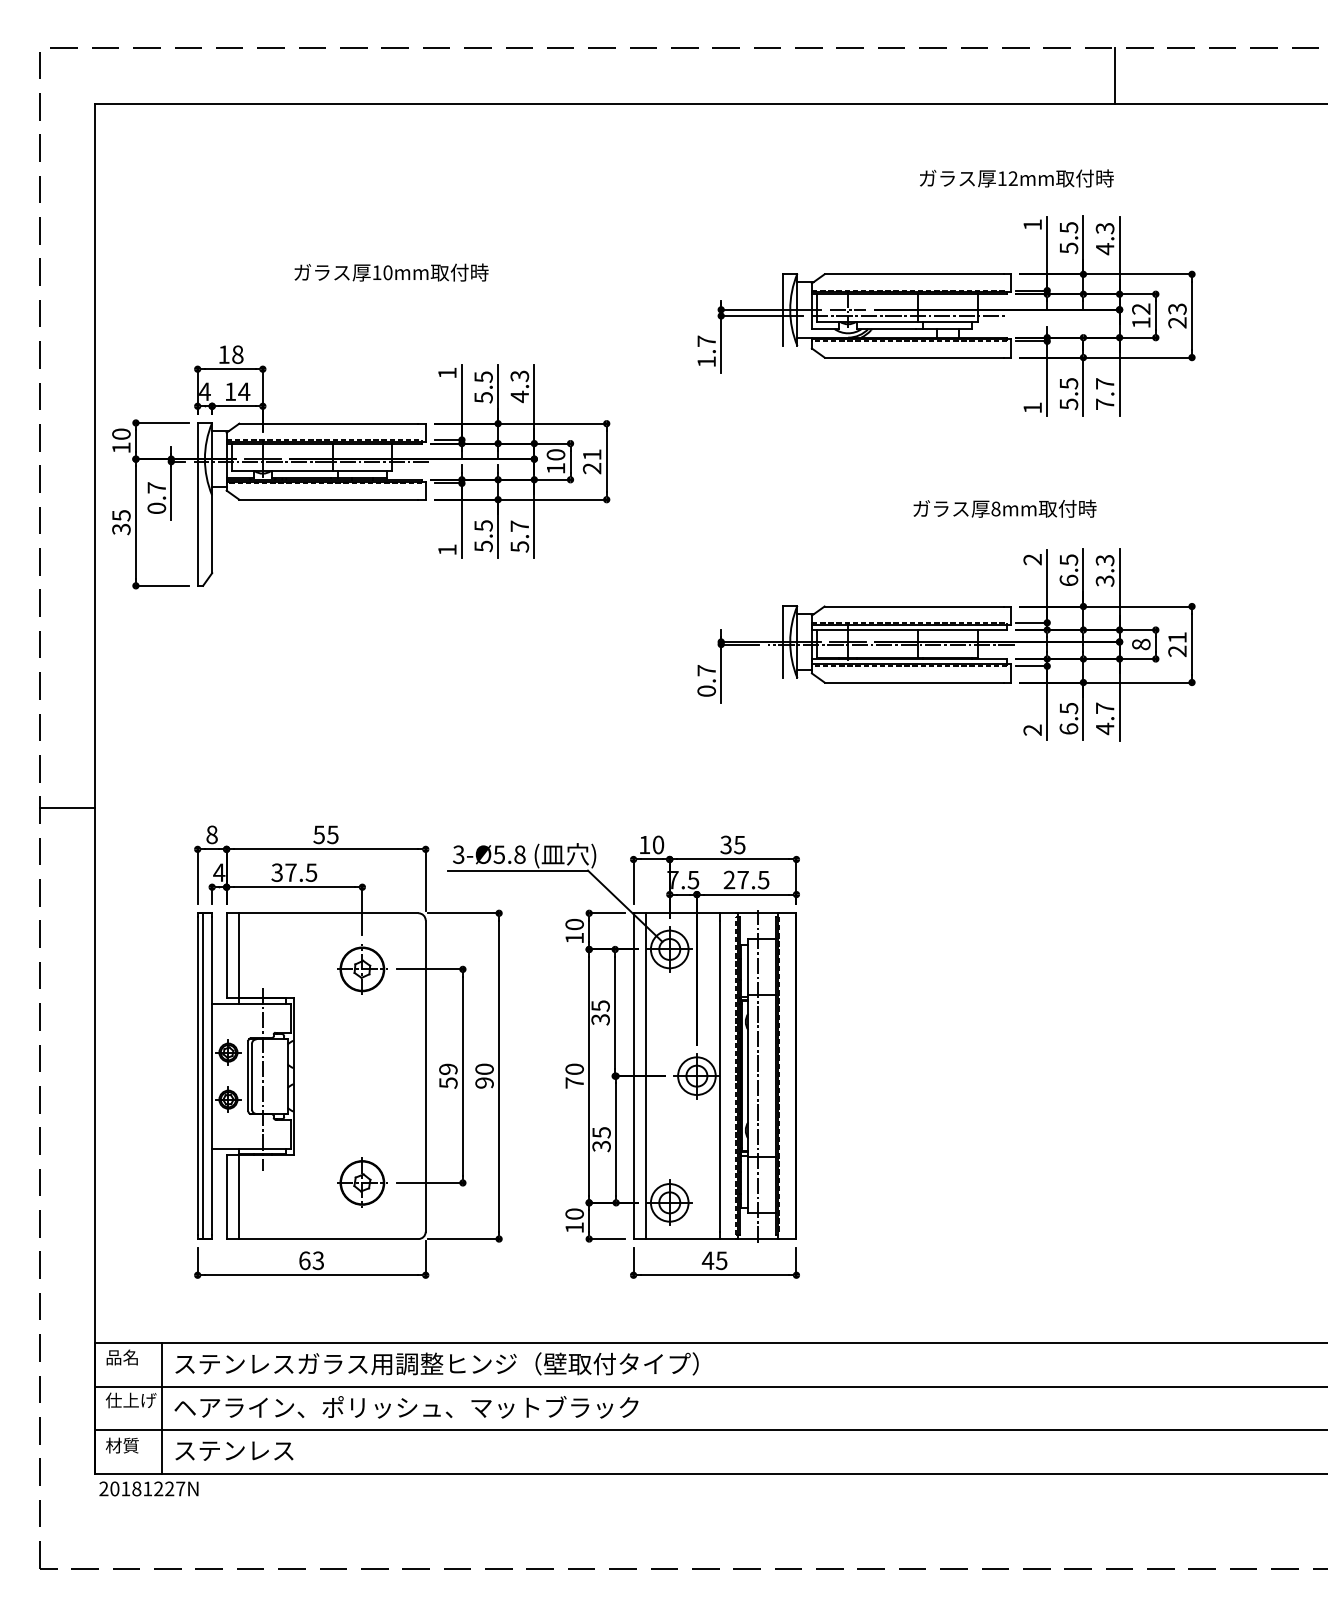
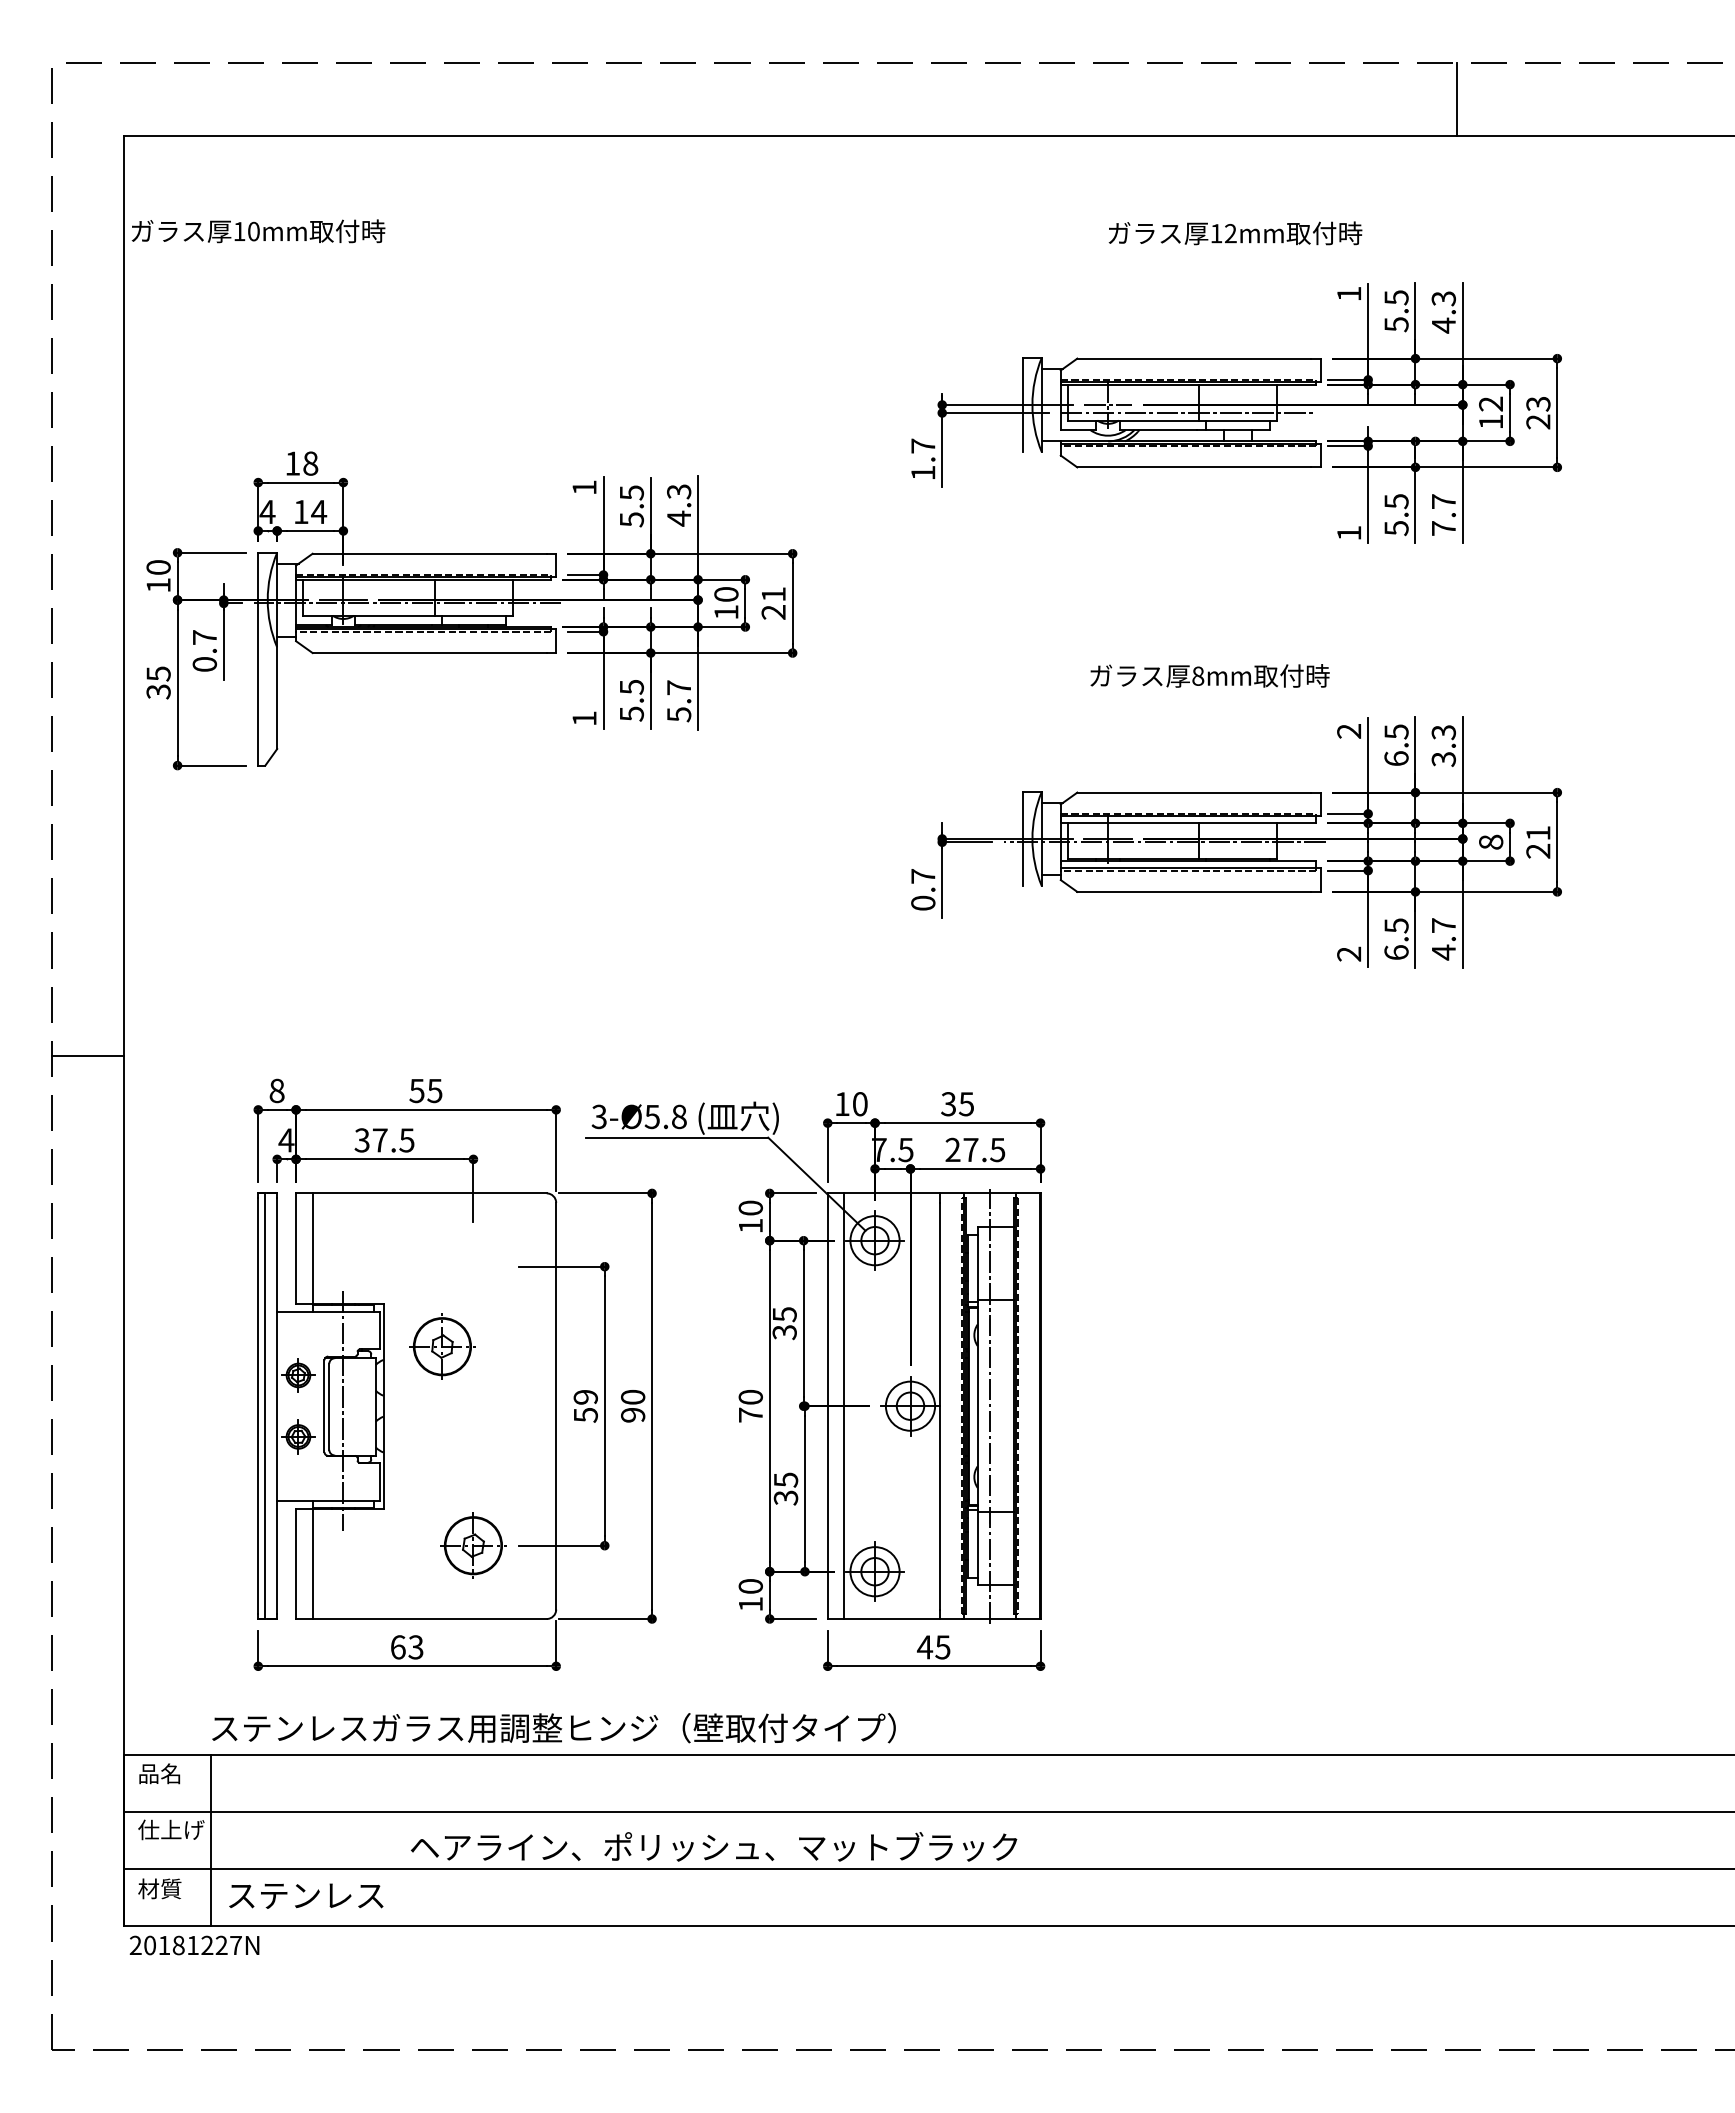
text: (1016, 178) -> (1235, 233), moved
text: (391, 272) -> (258, 231), moved
text: (1004, 508) -> (1209, 675), moved
part: (362, 969) -> (442, 1346), moved
text: (436, 1364) -> (553, 1728), moved
text: (406, 1407) -> (714, 1846), moved

